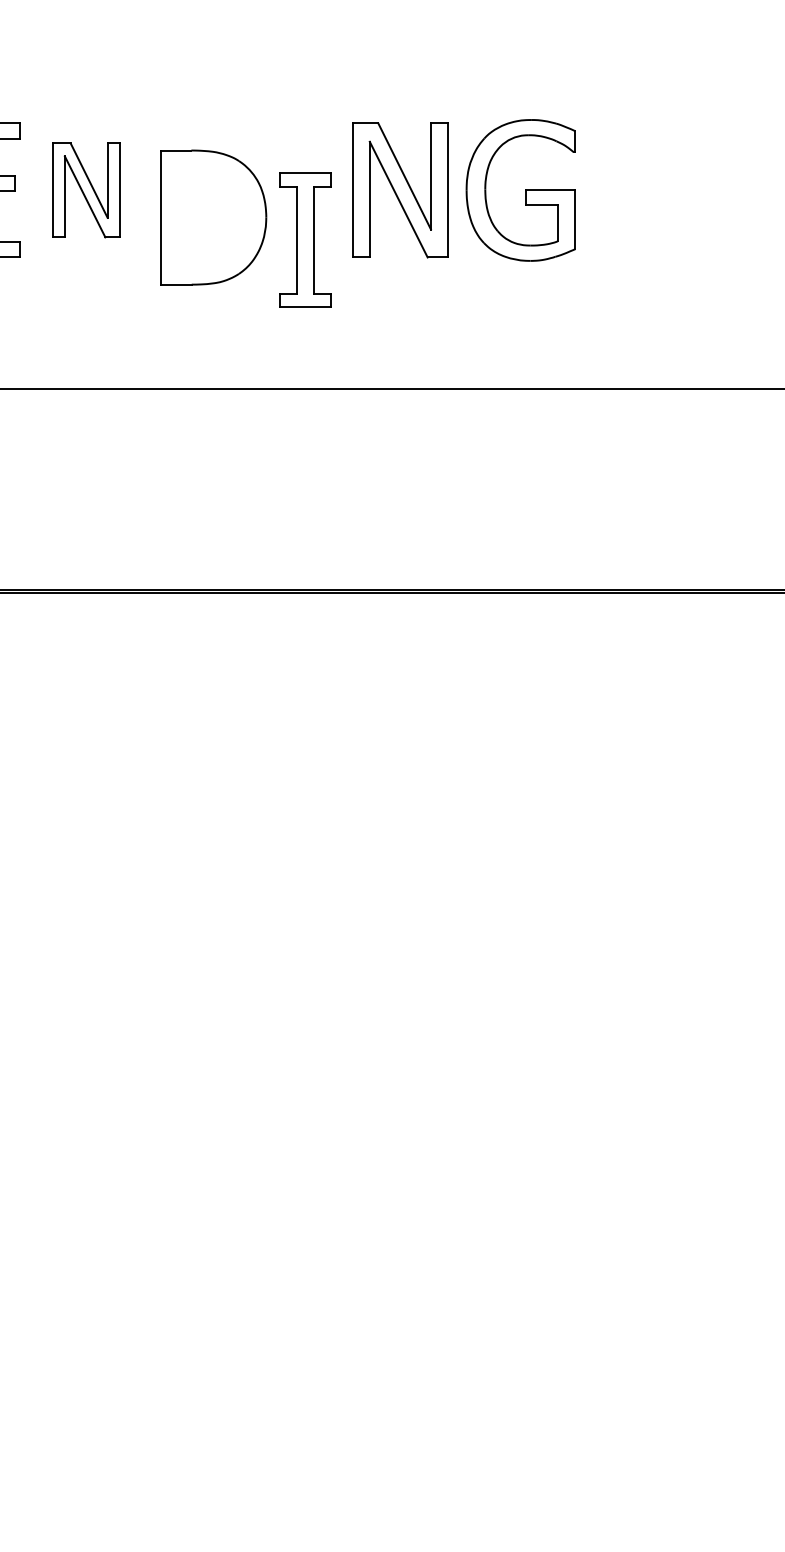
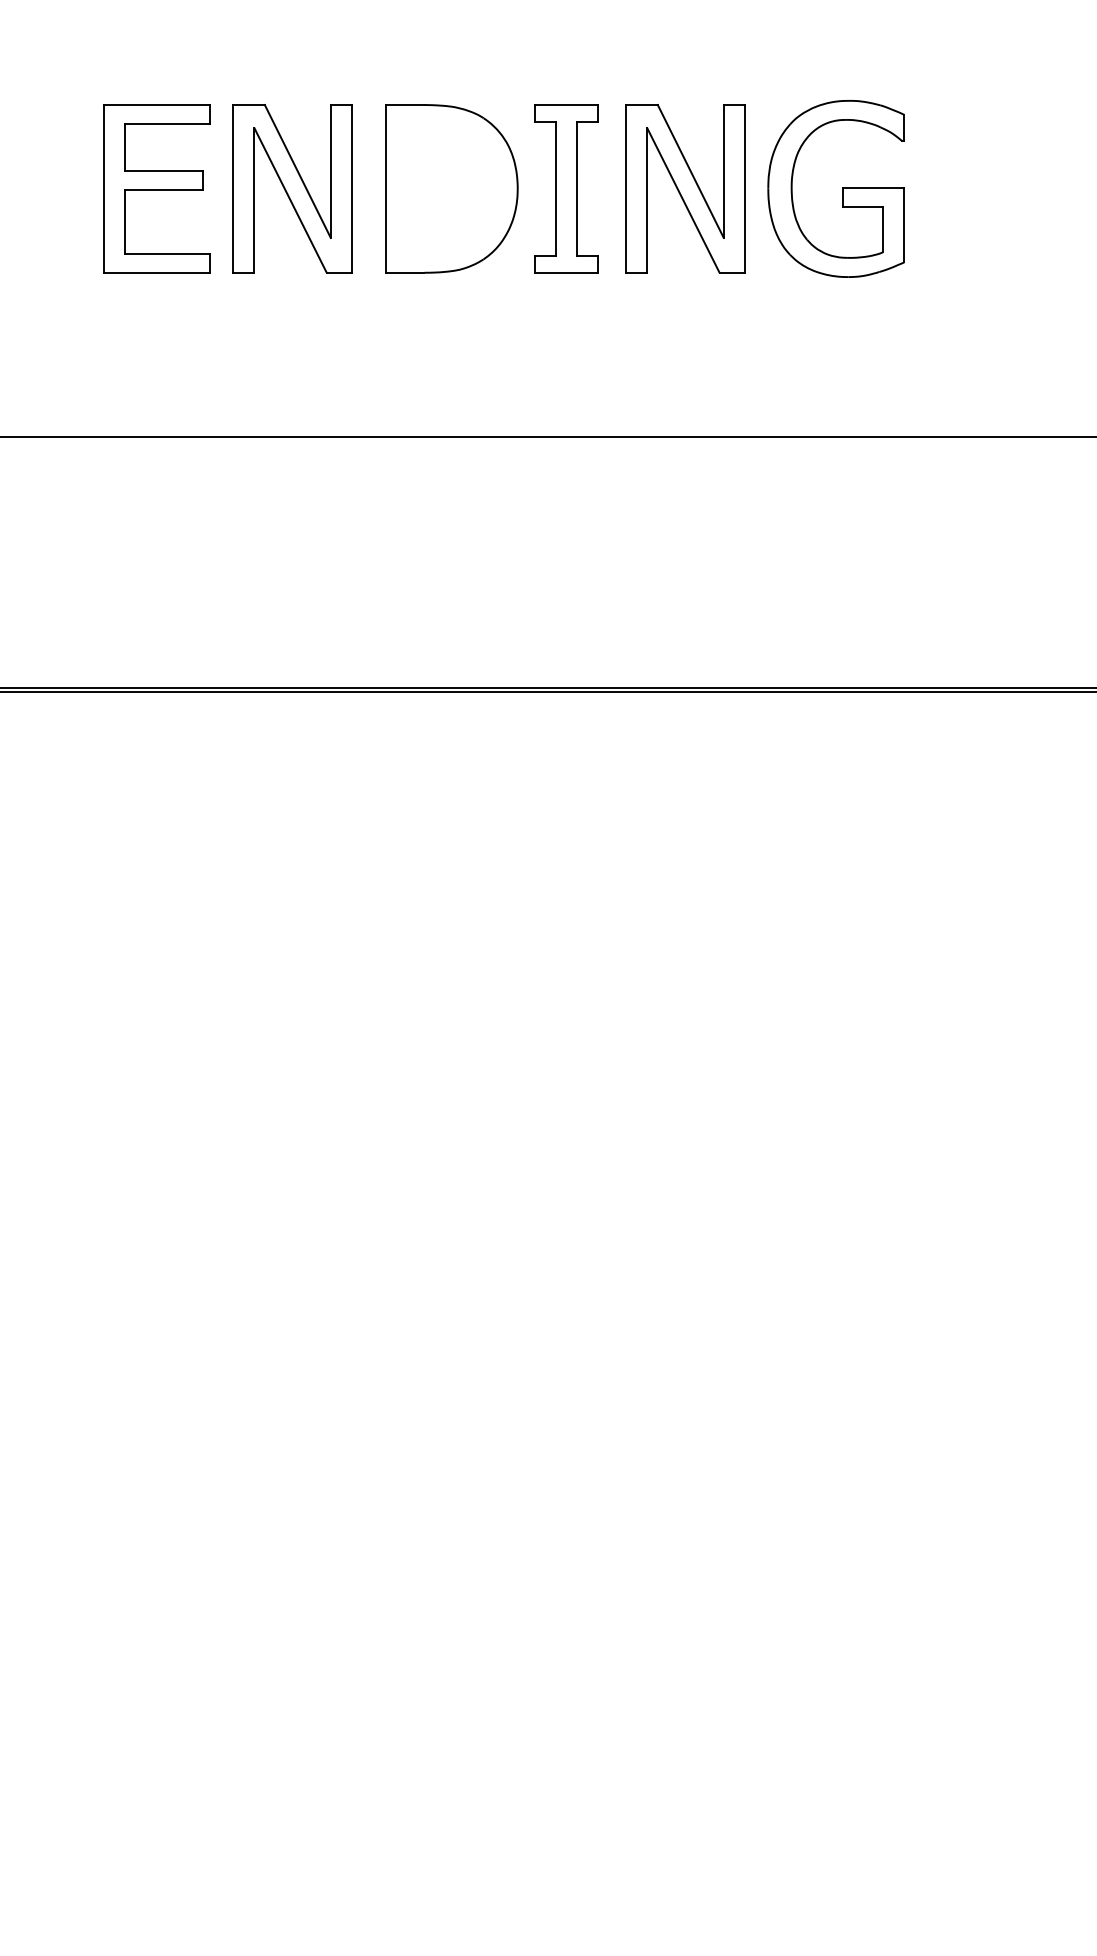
part: (86, 190) -> (292, 188), size x1.43
part: (213, 217) -> (451, 188), moved
part: (305, 239) -> (566, 188), moved

